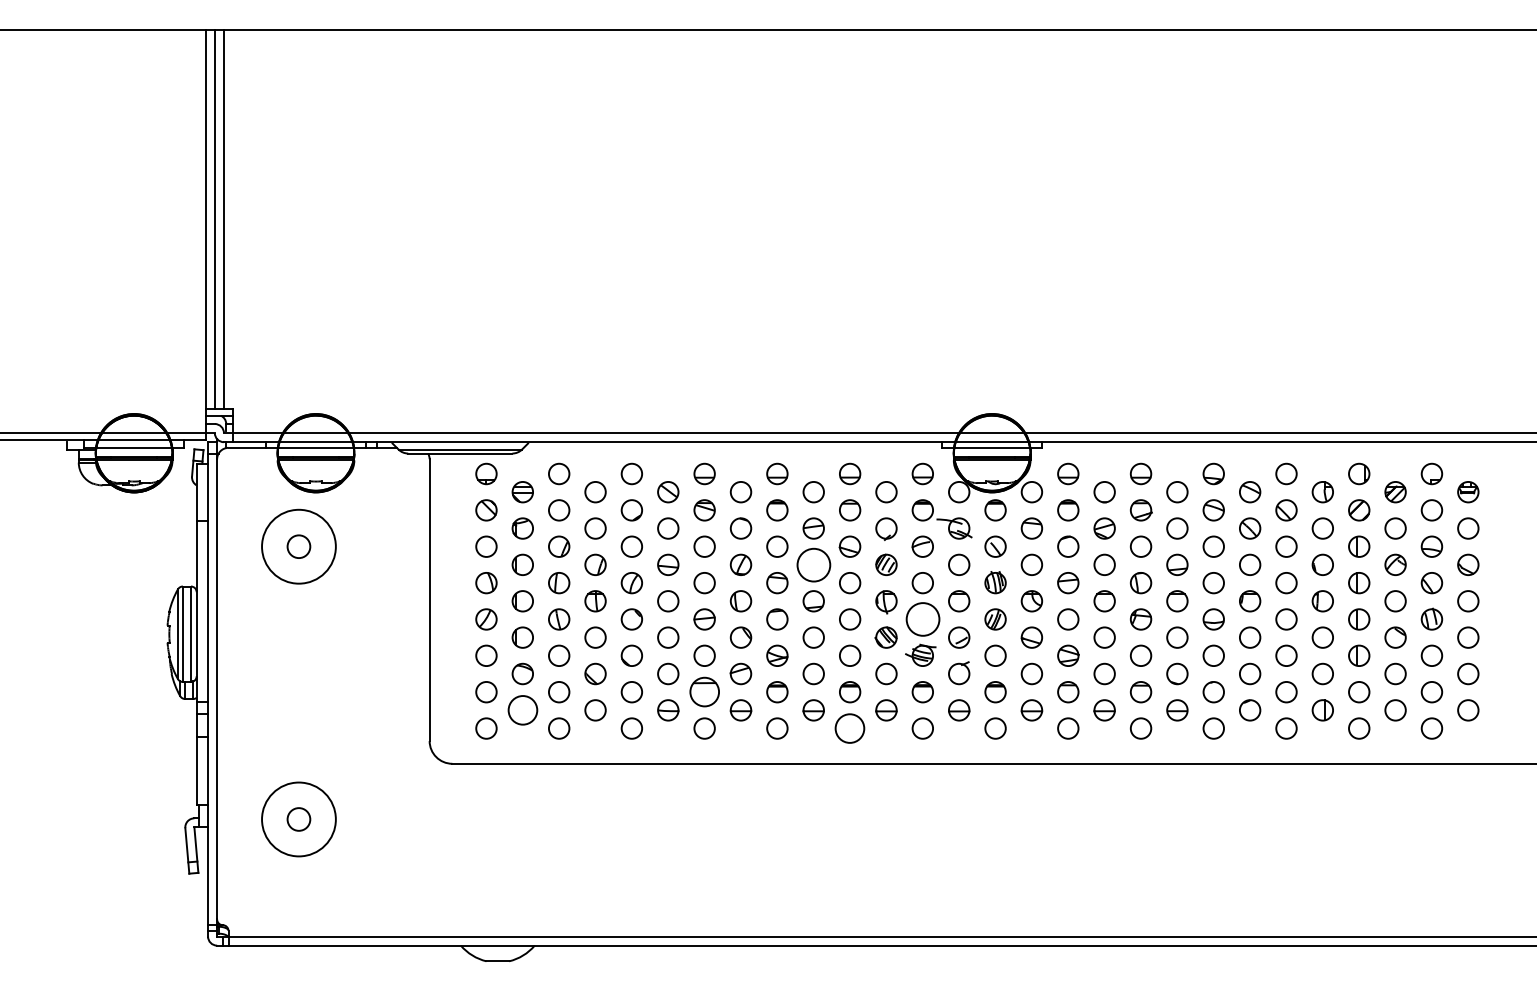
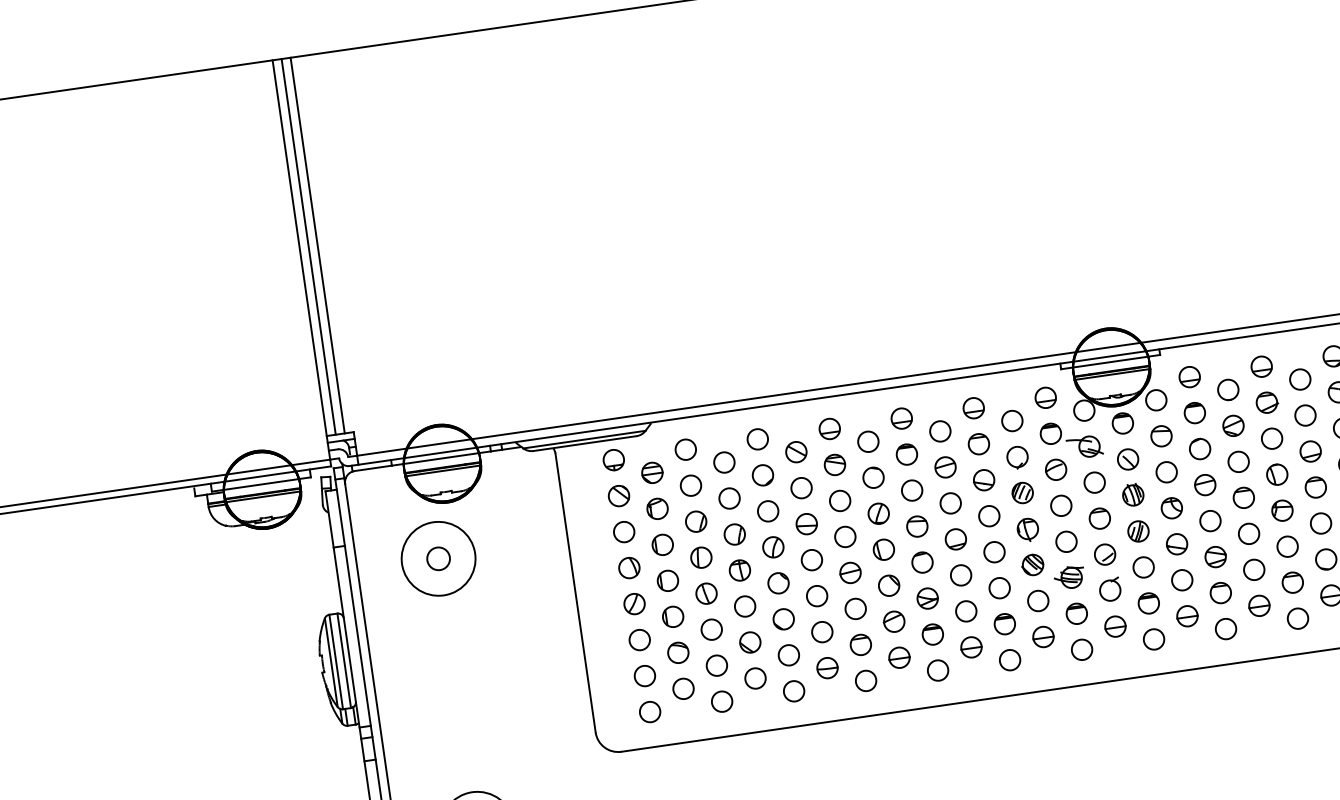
circle: (813, 564) -> (950, 503), size x0.62
circle: (922, 619) -> (1066, 541), size x0.62
part: (704, 692) -> (860, 645), size x0.71
circle: (522, 710) -> (683, 689), size x0.71
circle: (850, 728) -> (1010, 660), size x0.71

